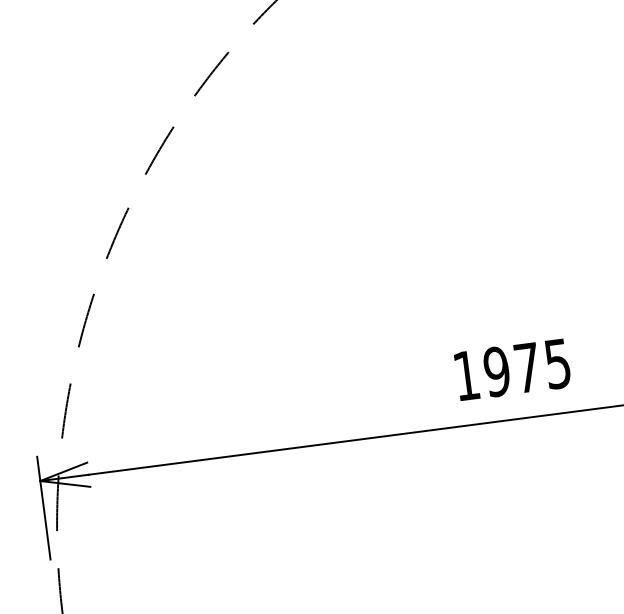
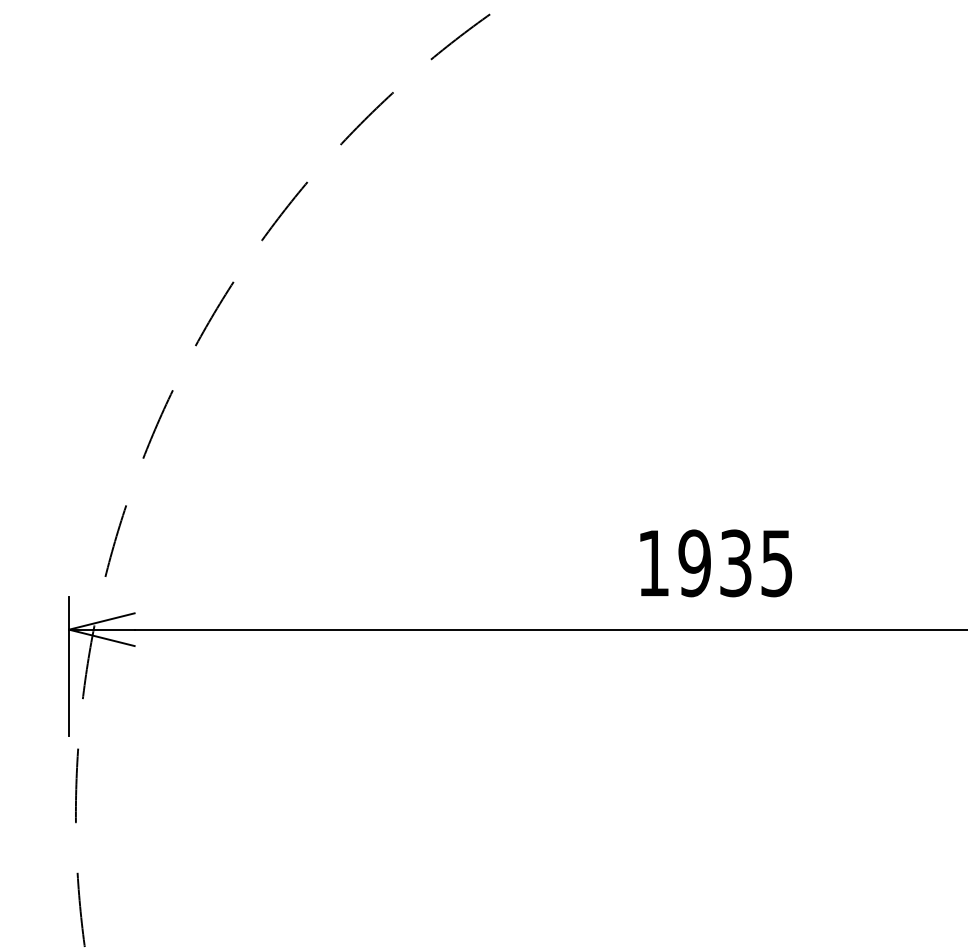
text: (527, 367) -> (735, 563), 1975 -> 1935

